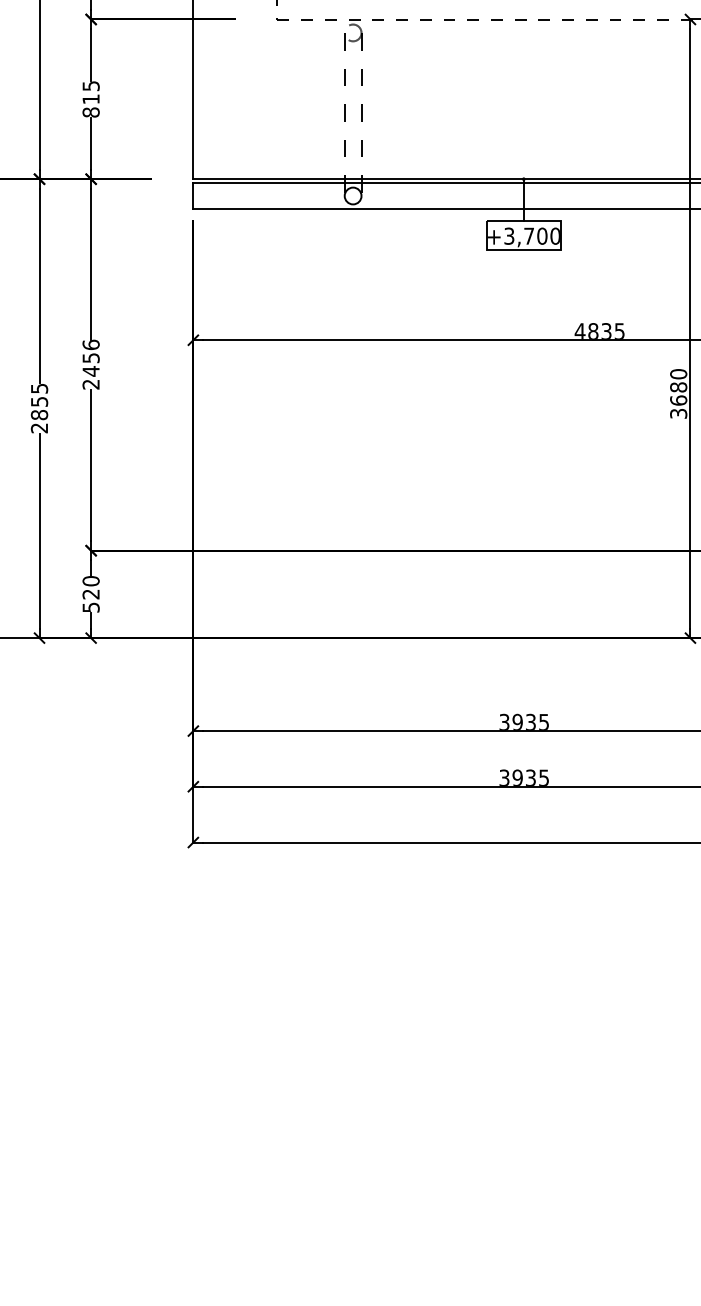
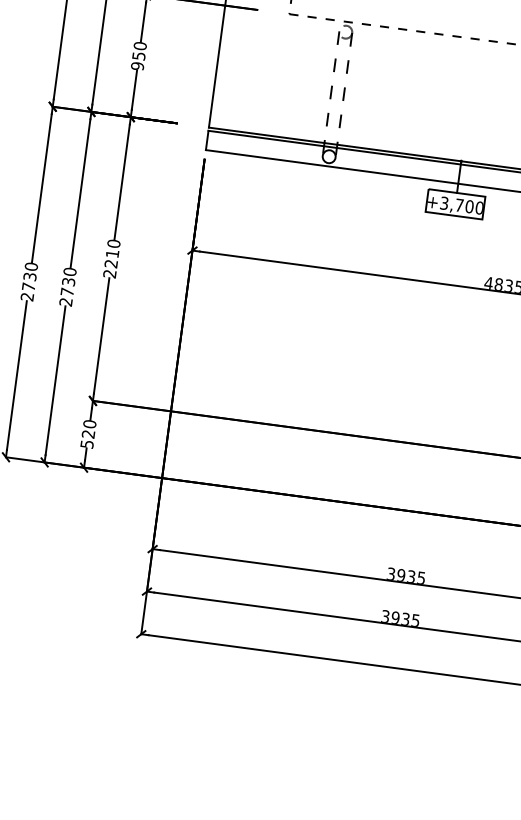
text: (90, 99) -> (138, 56), 815 -> 950
text: (90, 357) -> (112, 253), 2456 -> 2210
text: (39, 401) -> (68, 281), 2855 -> 2730

